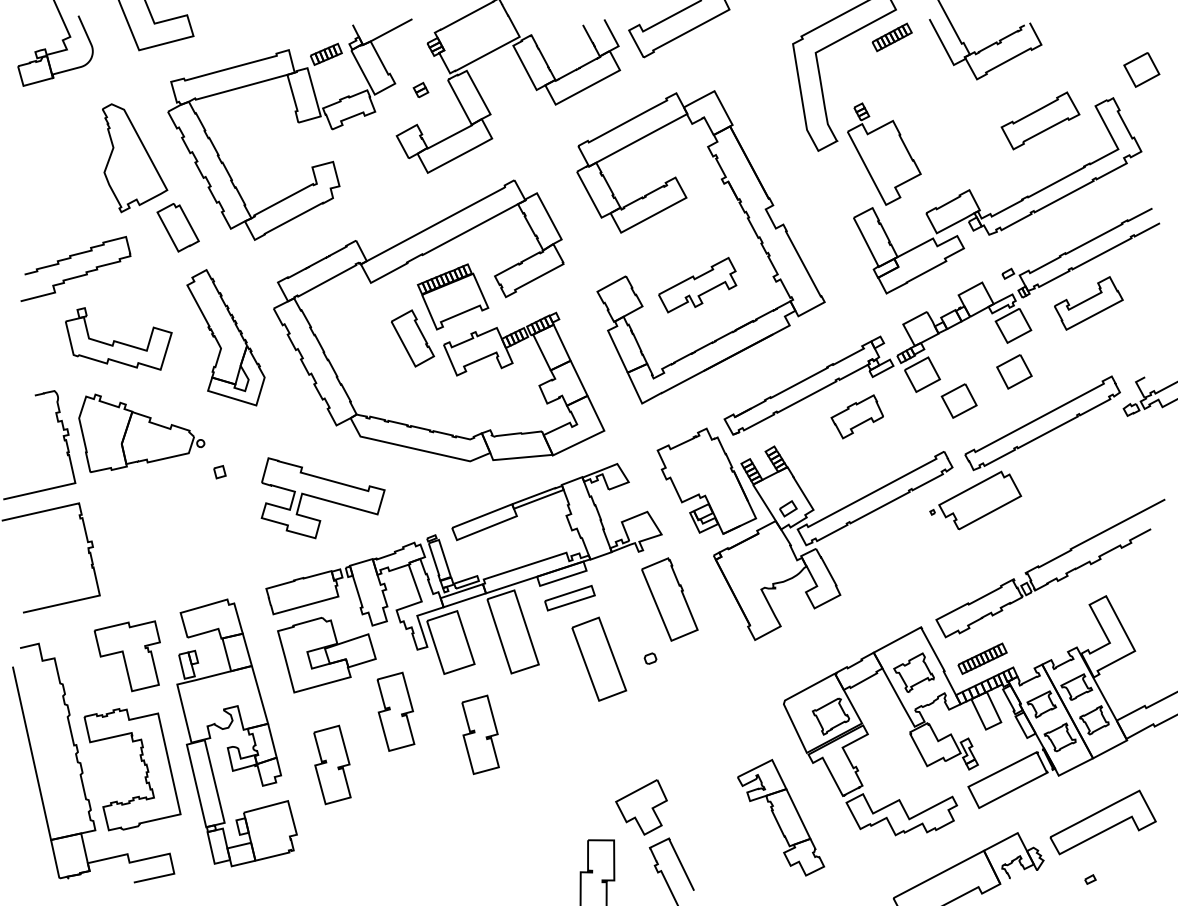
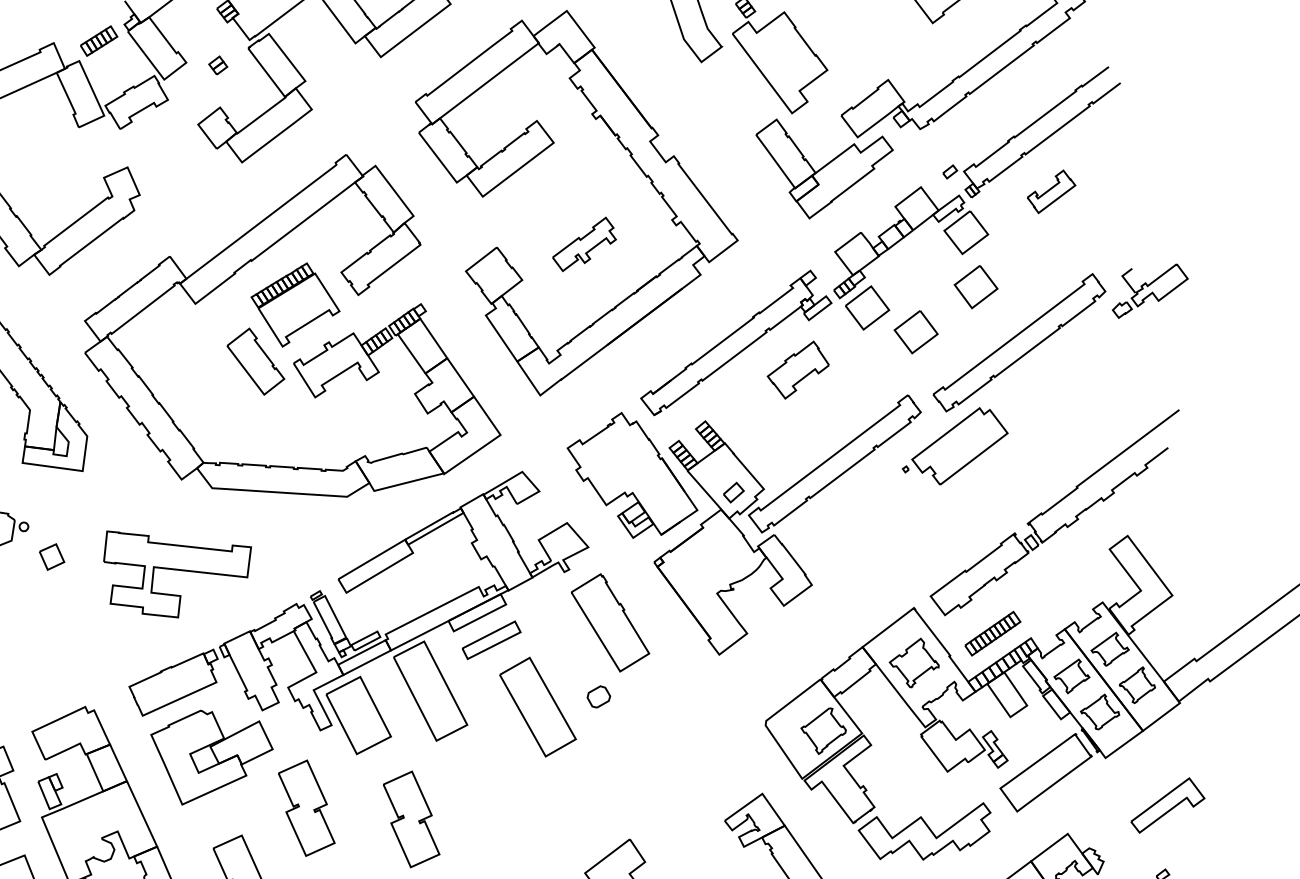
part: (697, 285) -> (583, 244), size x0.7
part: (1088, 303) -> (1051, 191), size x0.6
part: (219, 472) -> (51, 557), size x1.6
part: (650, 658) -> (598, 696), size x1.6
part: (1102, 822) -> (1166, 805), size x0.6

